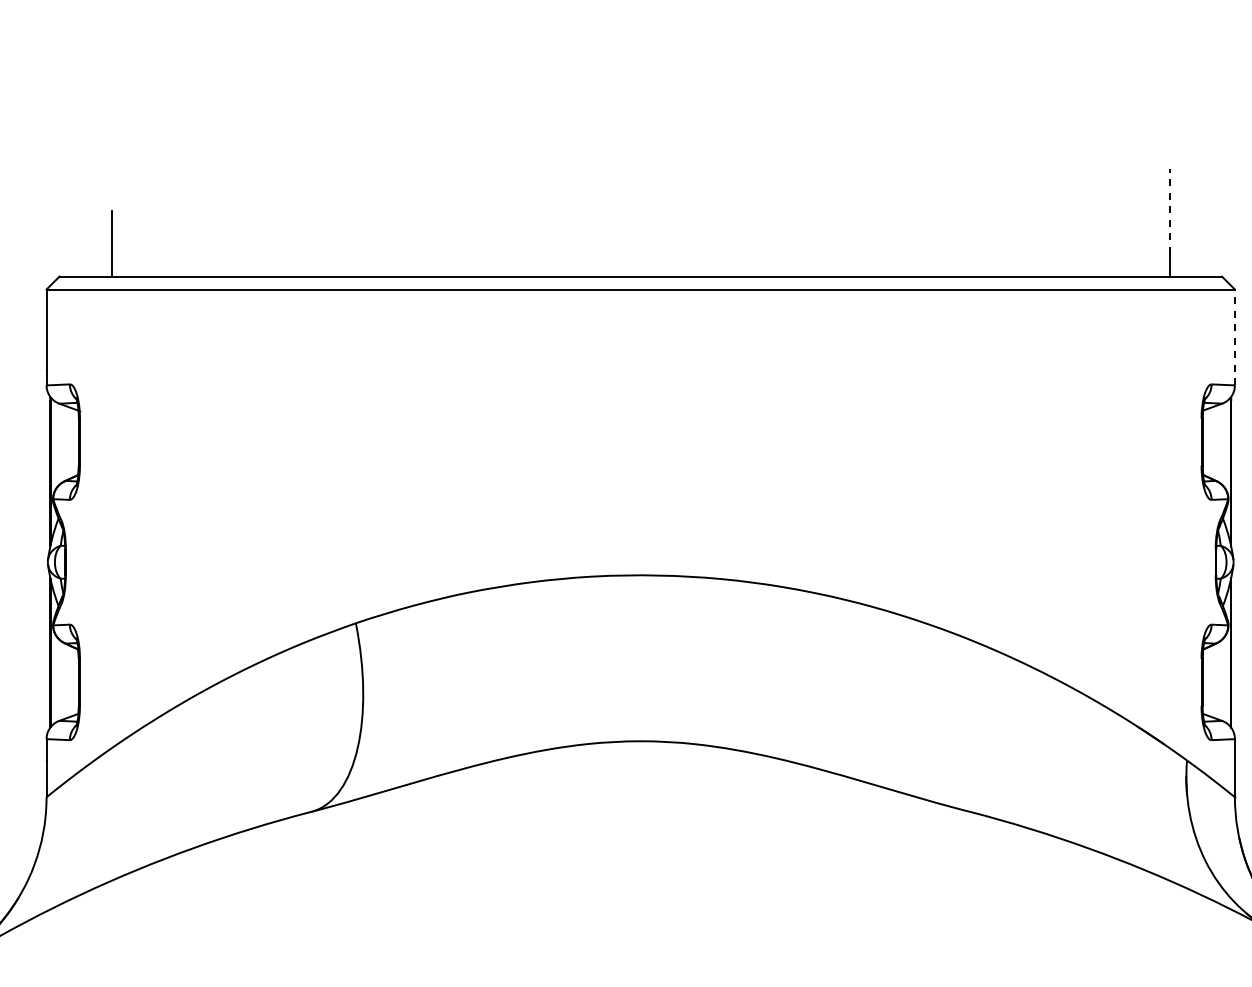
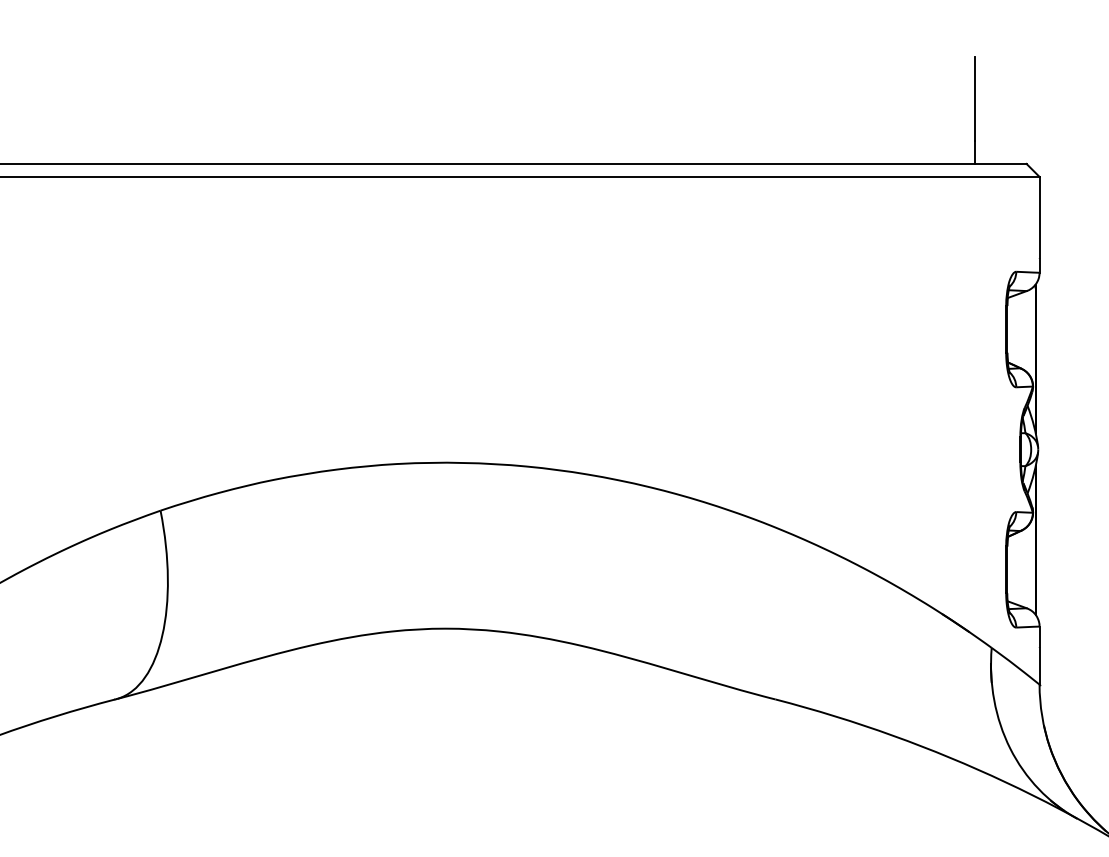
line: (1169, 211) -> (974, 98), dashed -> solid
line: (1234, 337) -> (1039, 224), dashed -> solid

